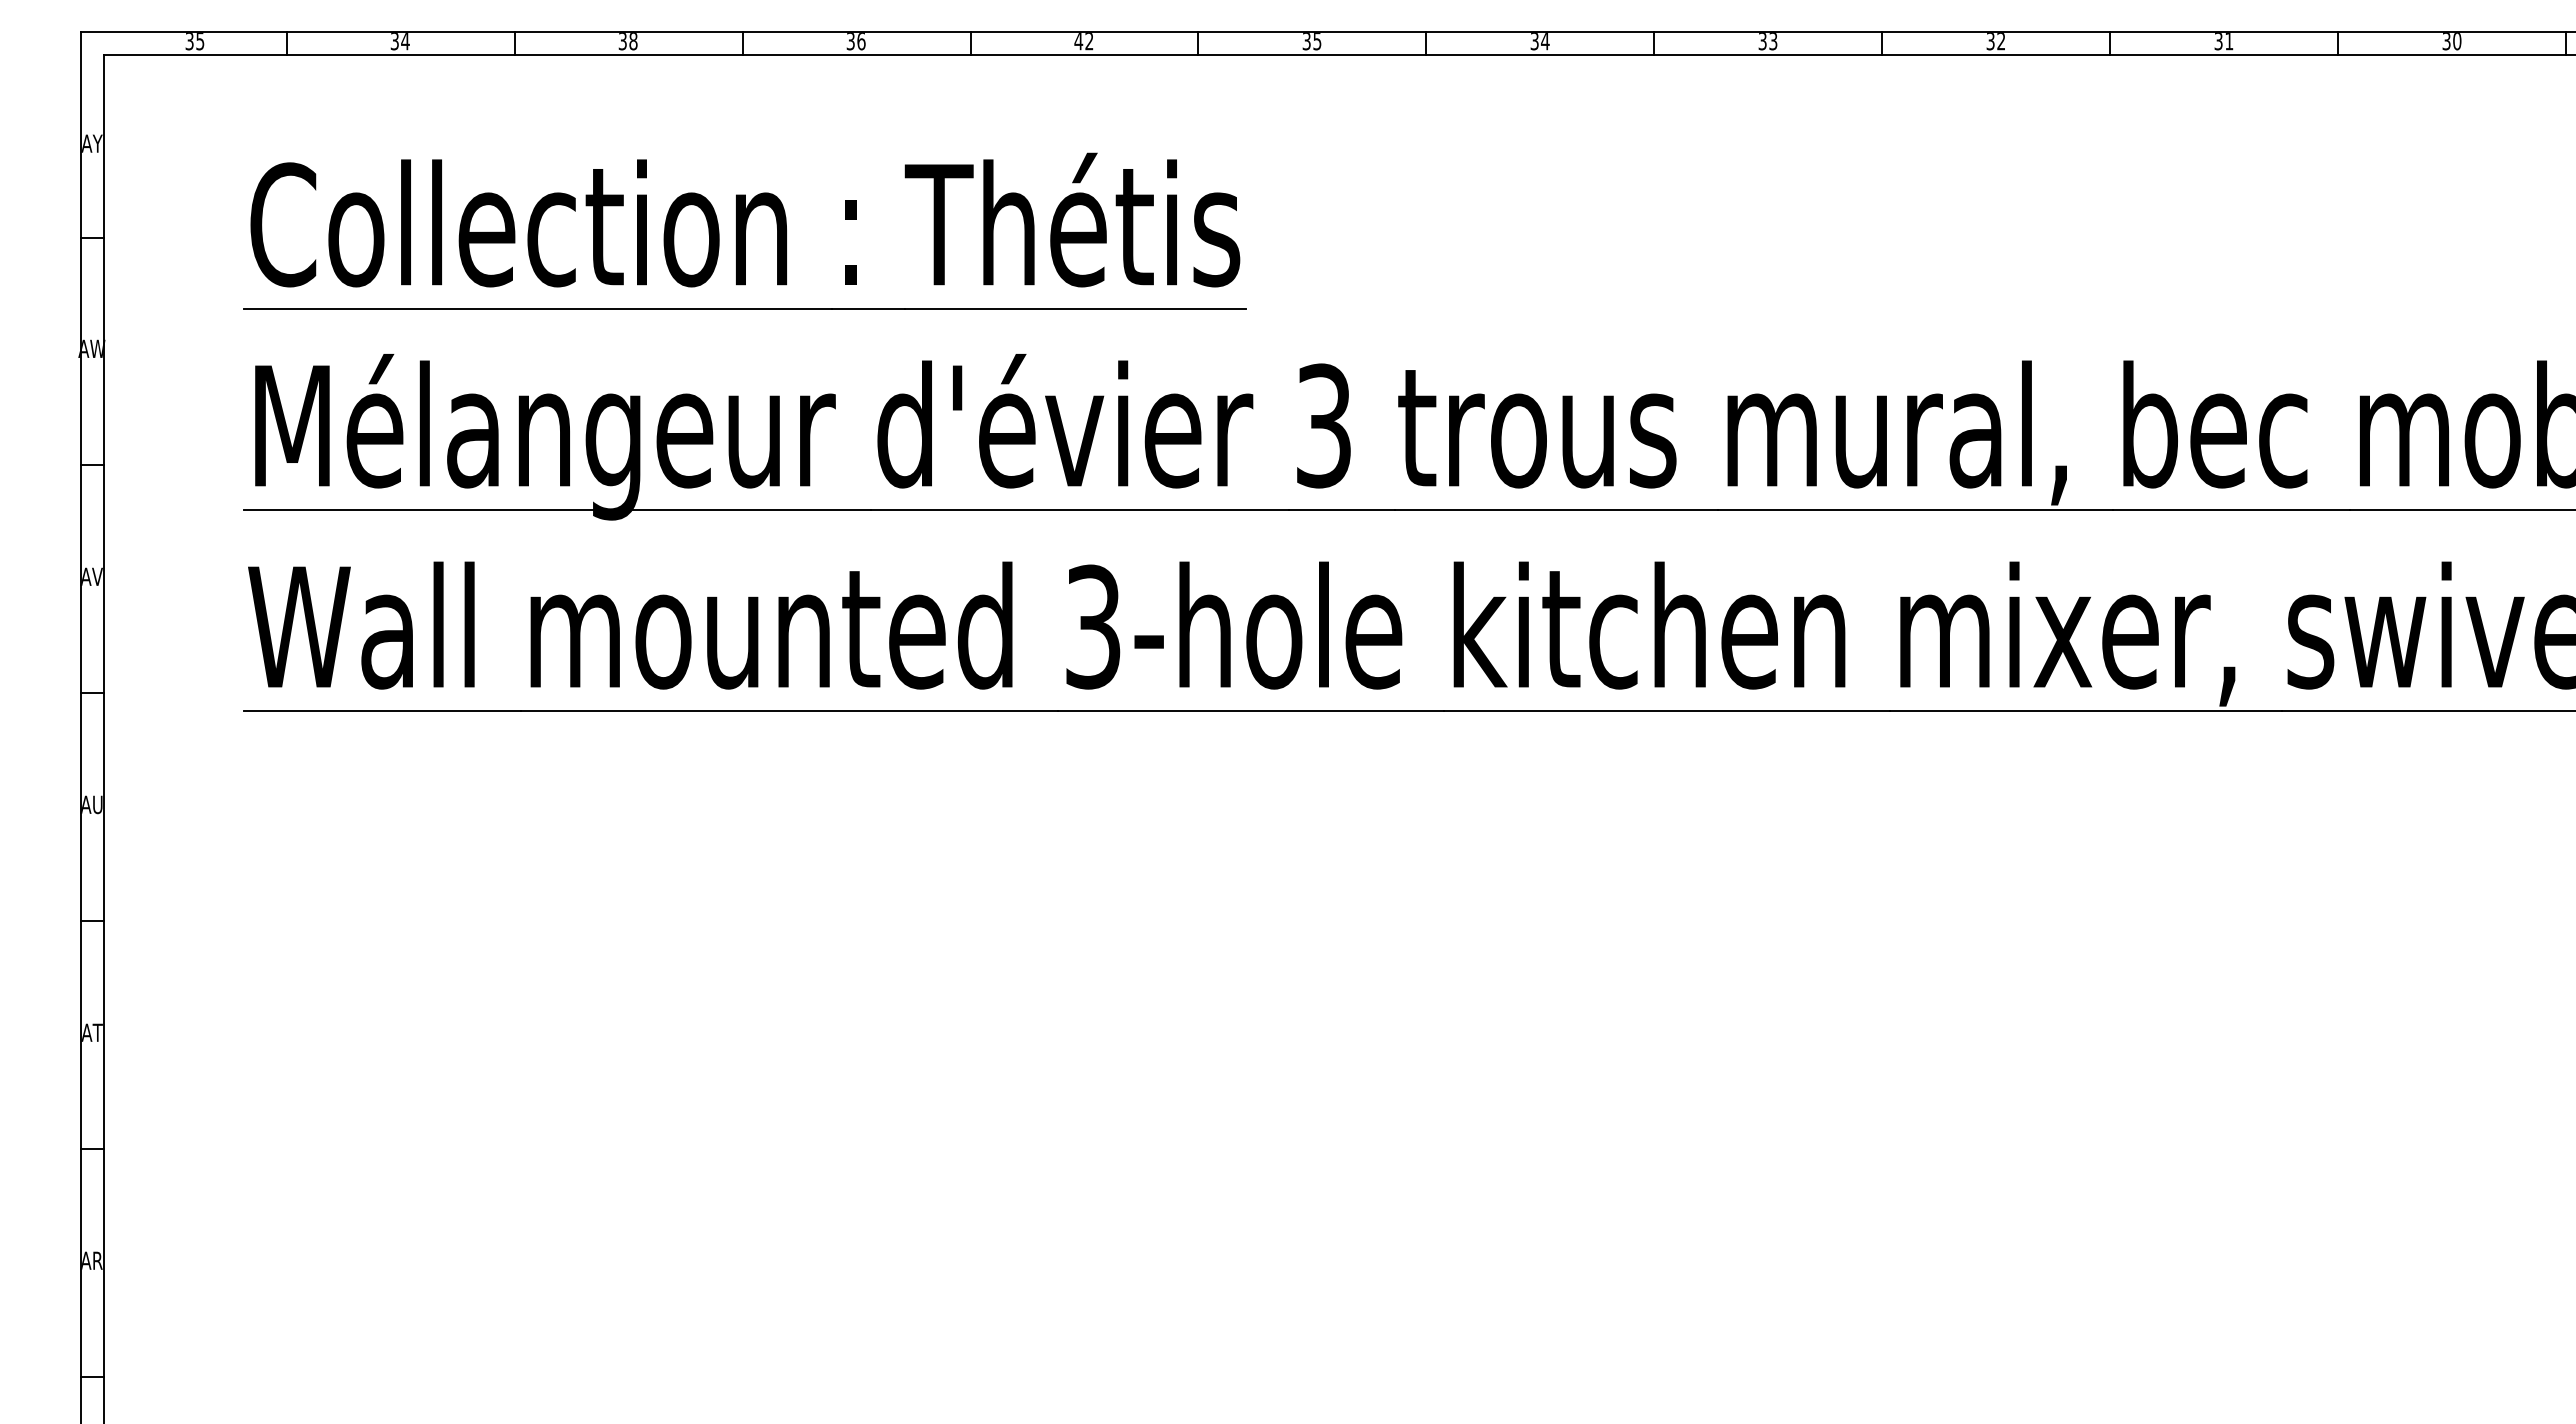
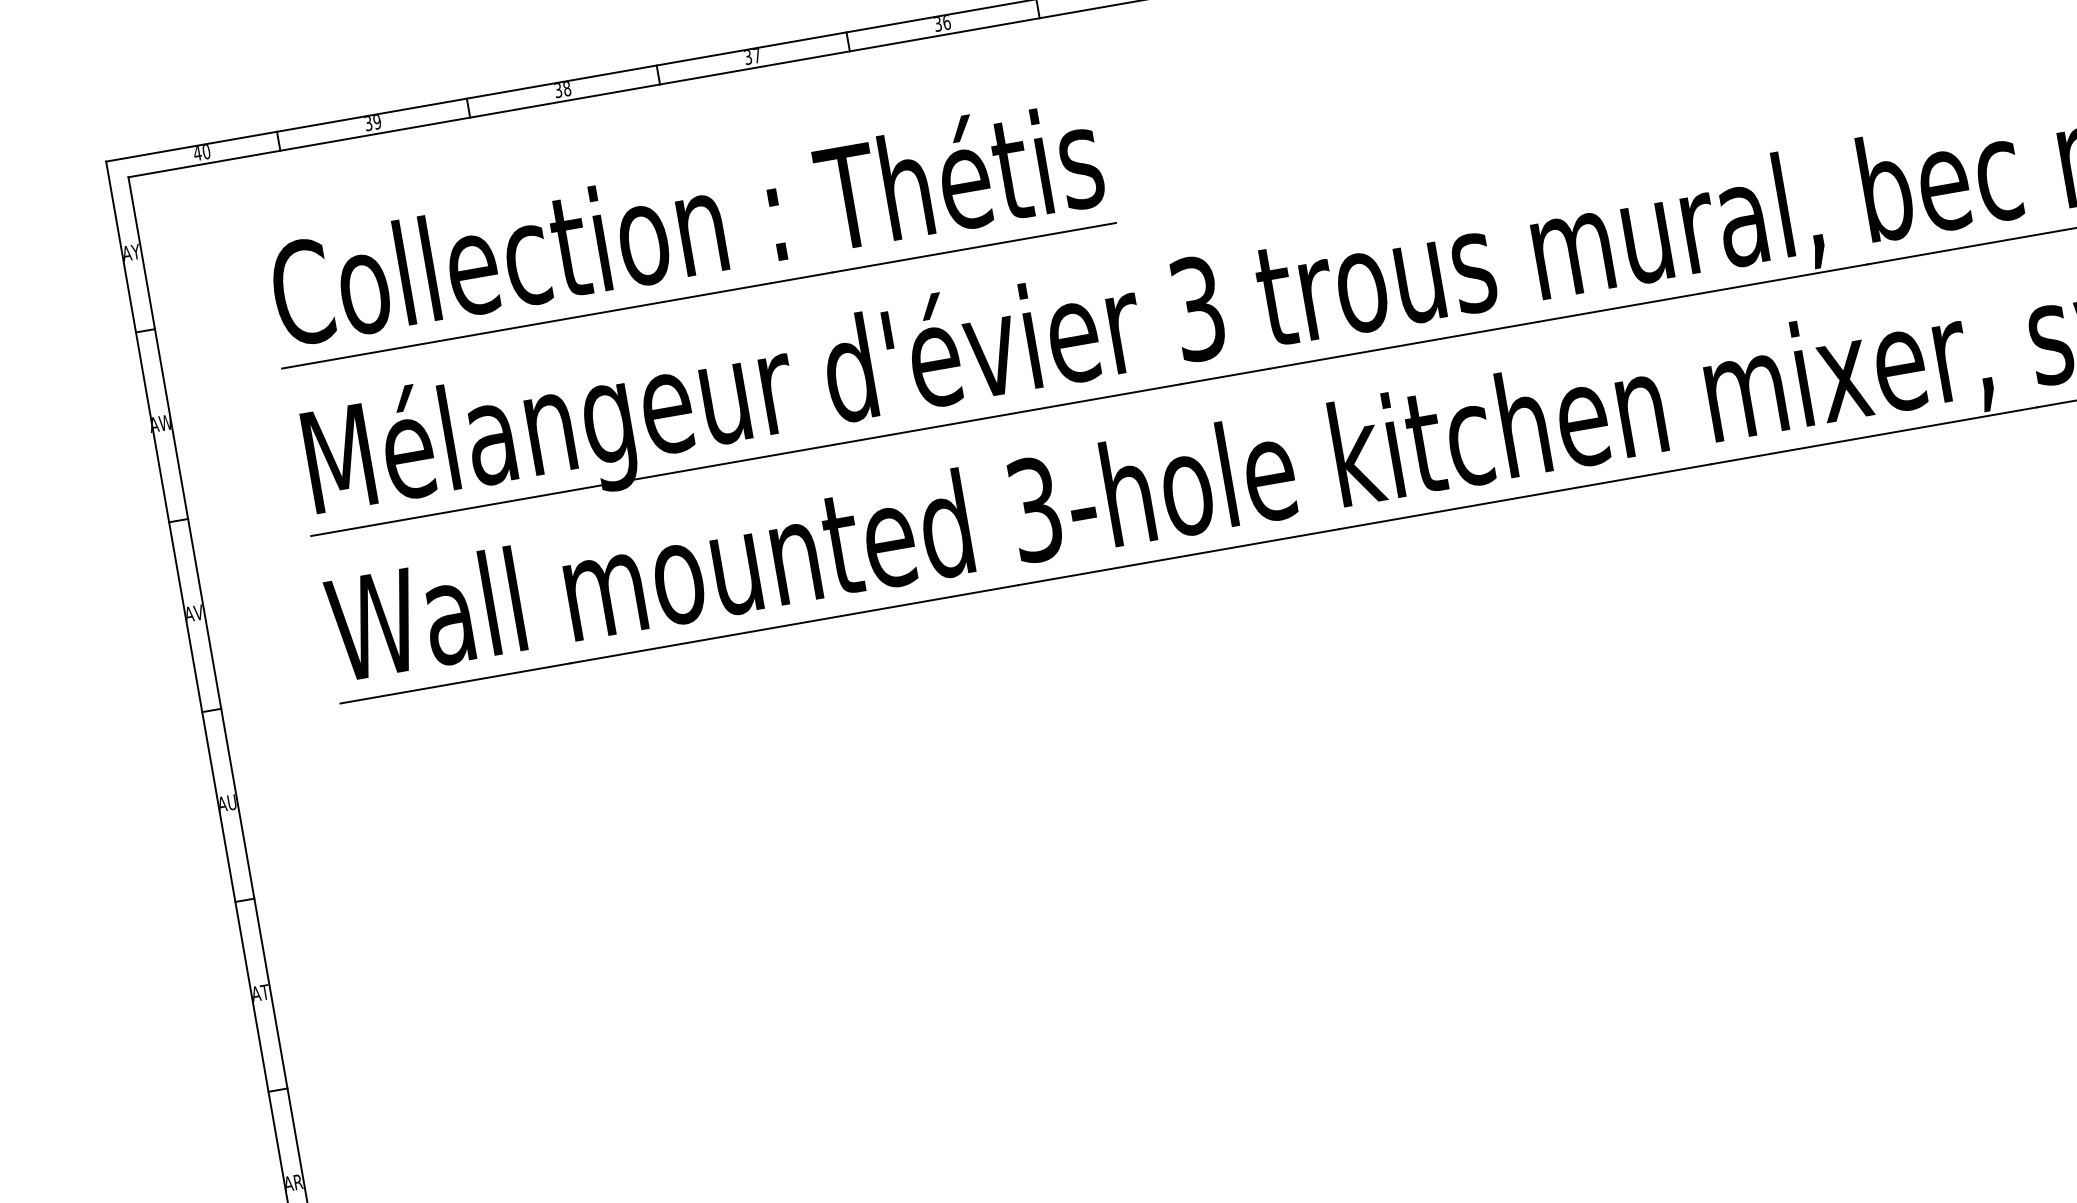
text: (194, 41) -> (201, 152), 35 -> 40
text: (405, 41) -> (377, 122), 34 -> 39
text: (861, 41) -> (757, 55), 36 -> 37
text: (1083, 41) -> (941, 23), 42 -> 36

